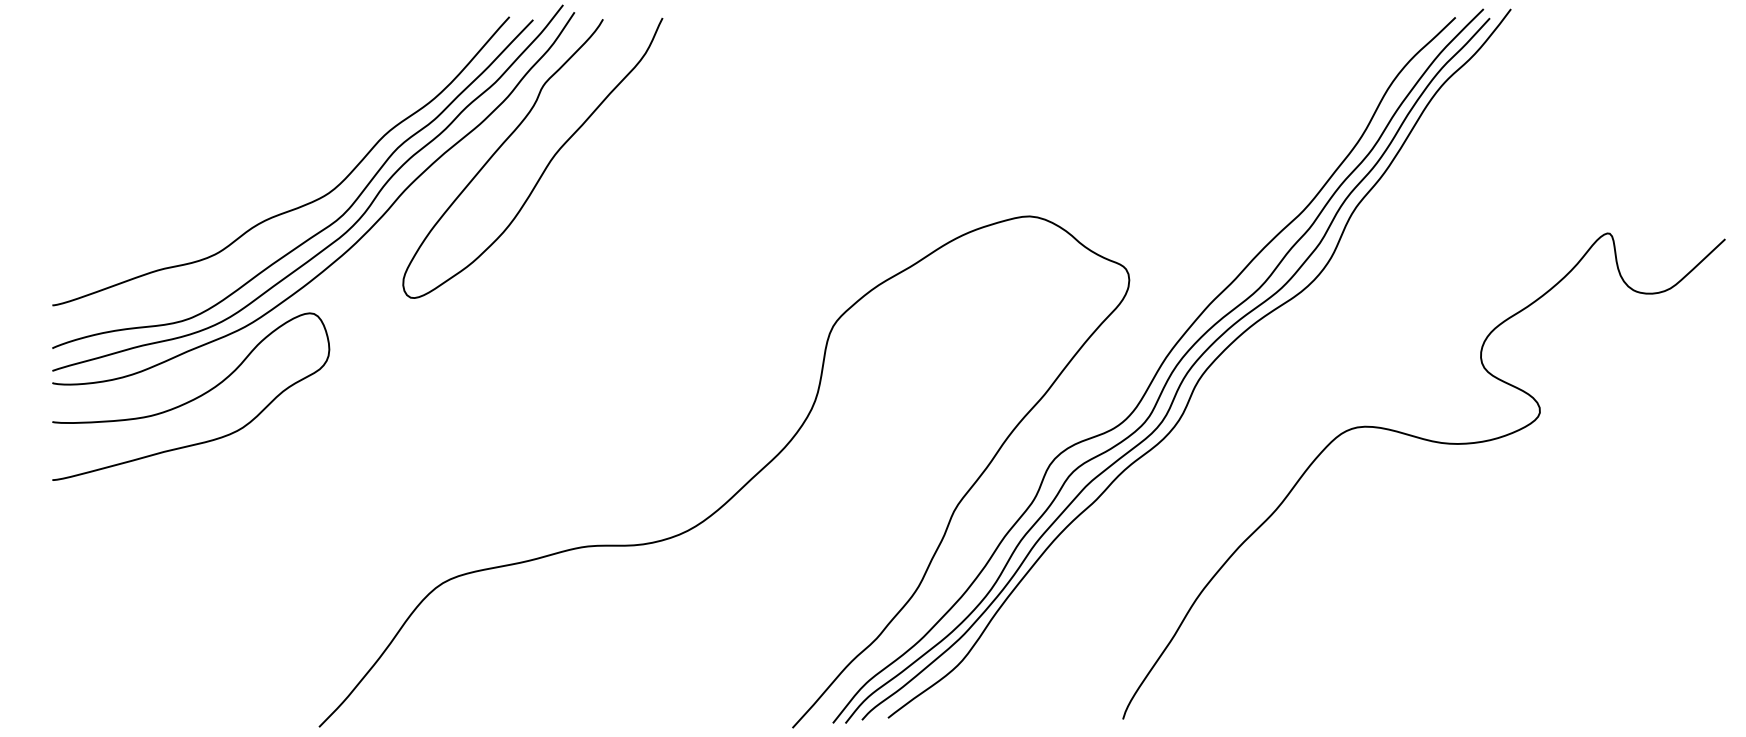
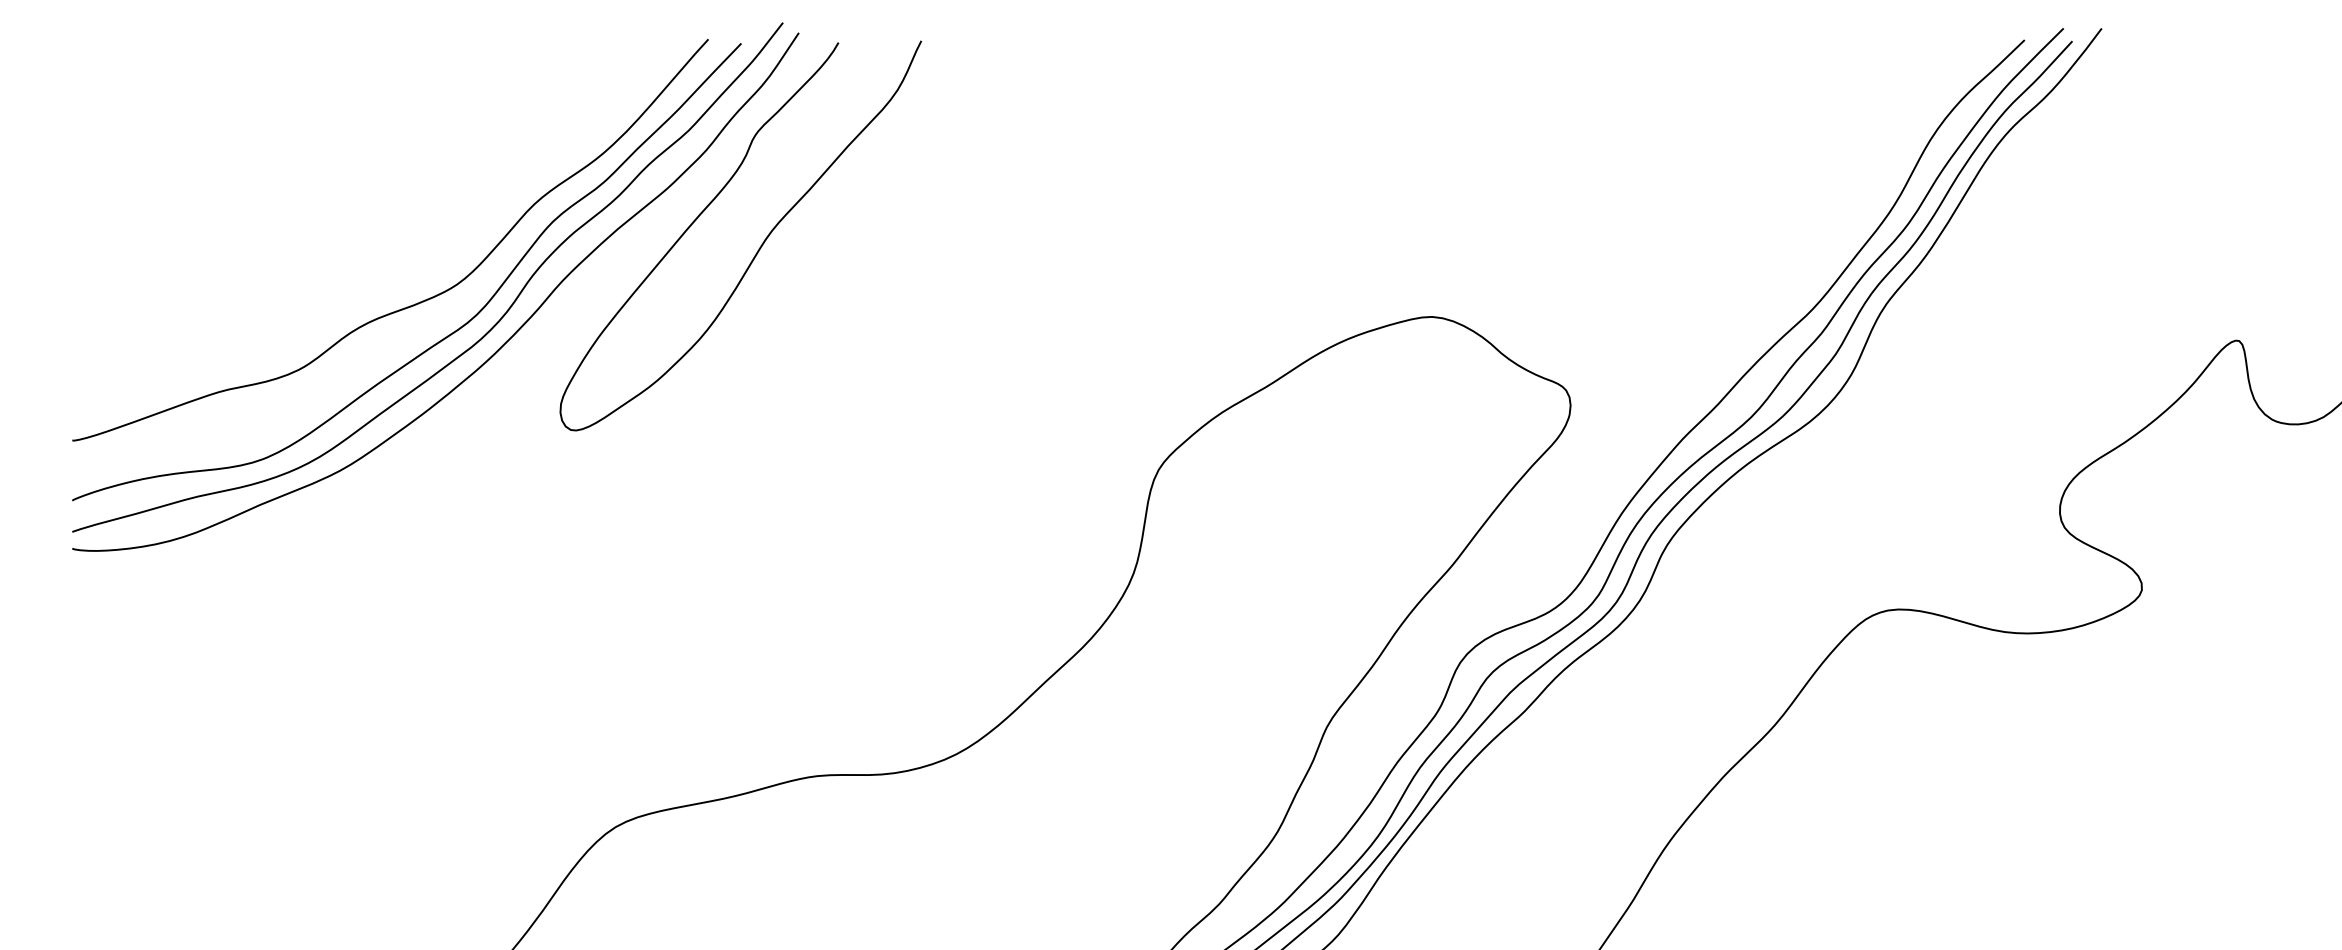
curve: (193, 398) -> (268, 570), removed

